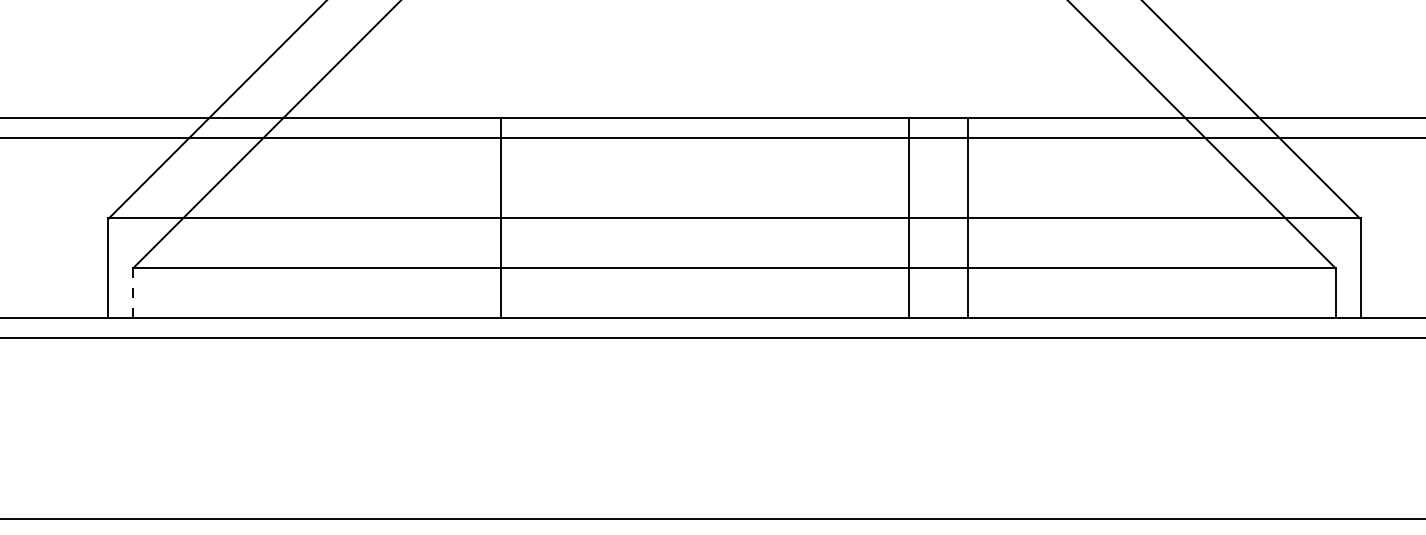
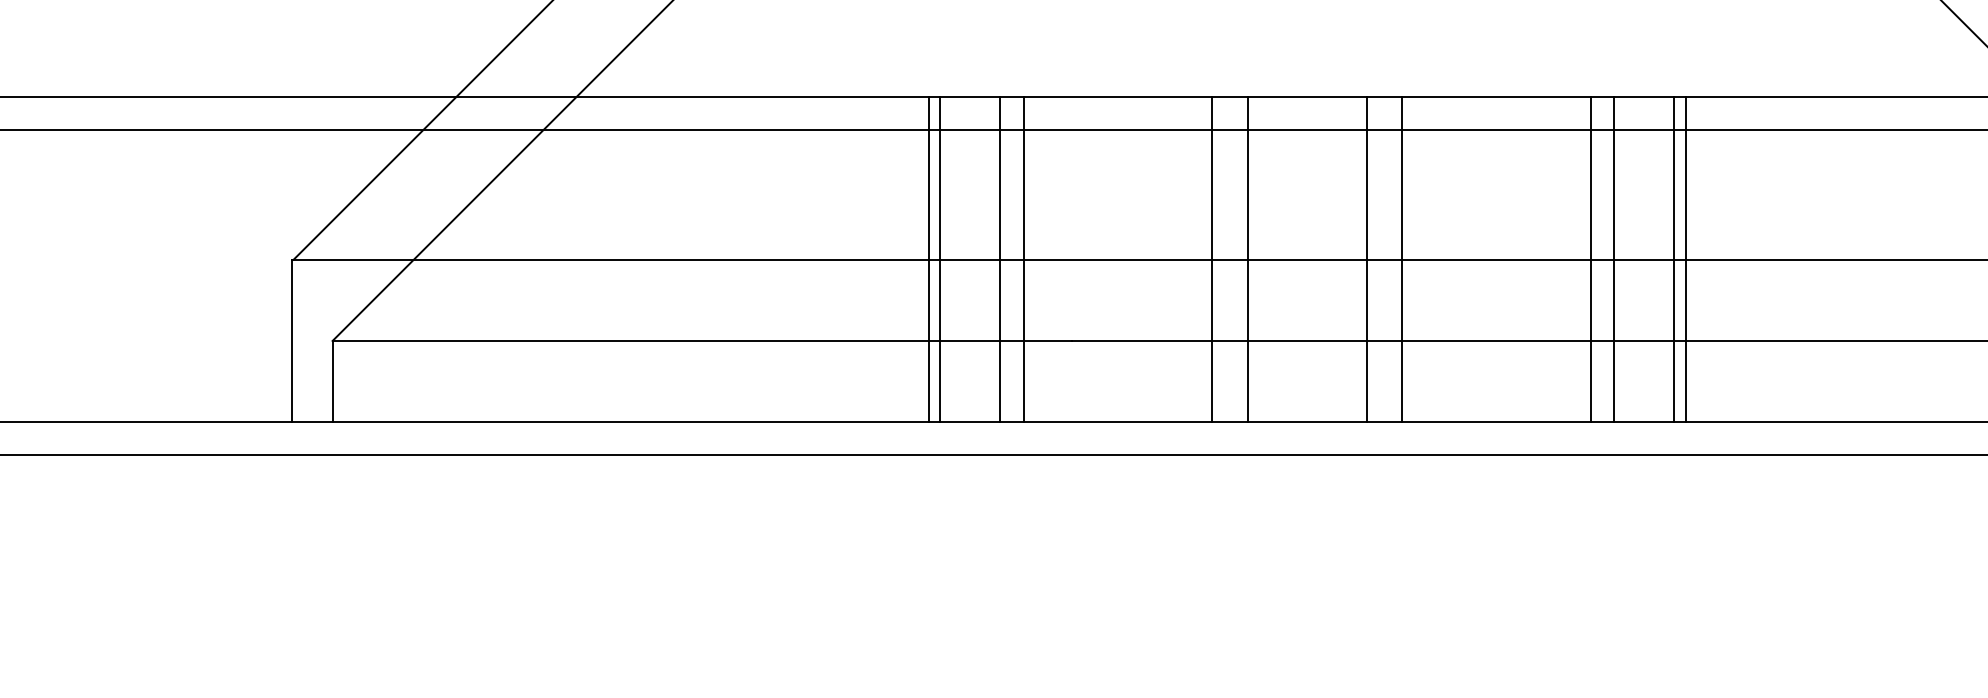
line: (508, 218) -> (940, 260), added
line: (544, 218) -> (999, 260), added
line: (559, 218) -> (1023, 260), added
line: (675, 218) -> (1211, 260), added
line: (697, 218) -> (1247, 260), added
line: (771, 218) -> (1367, 260), added
line: (793, 218) -> (1402, 260), added
line: (923, 218) -> (1613, 260), added
line: (960, 218) -> (1673, 260), added
line: (133, 293) -> (333, 381), dashed -> solid

